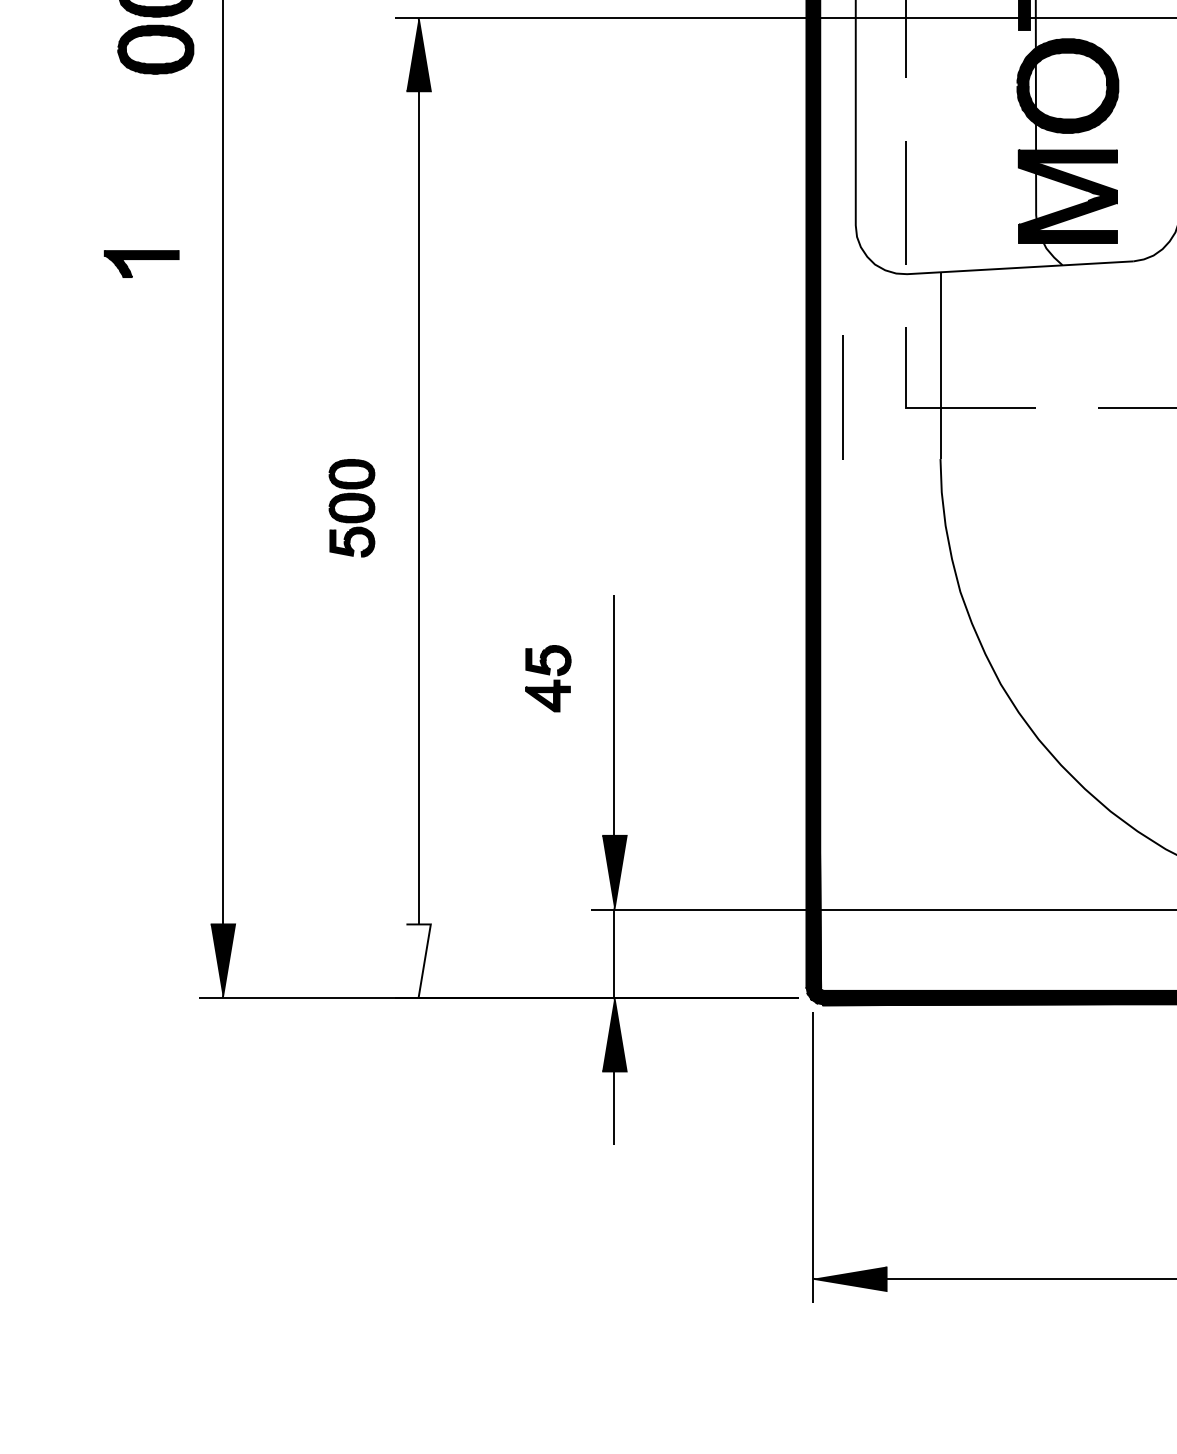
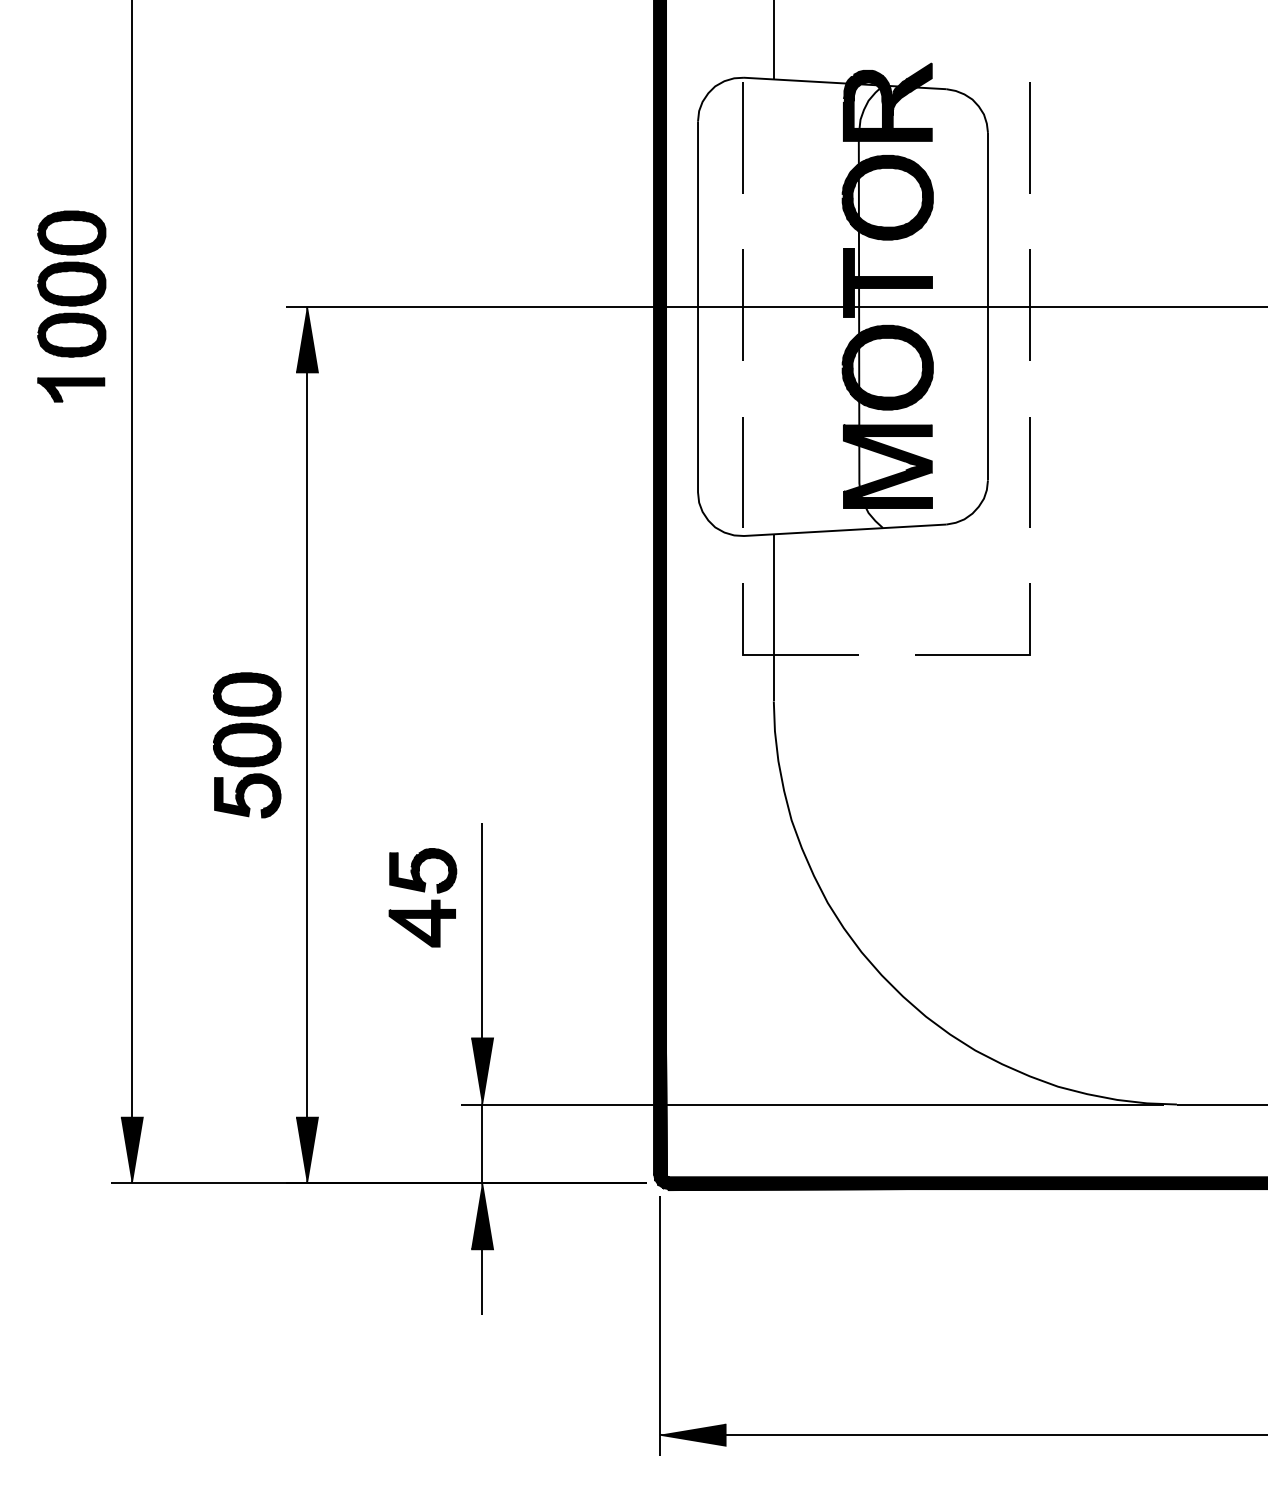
part: (142, 263) -> (71, 389), moved
line: (841, 397) -> (685, 646), removed
part: (352, 508) -> (247, 745), size x1.67
part: (547, 678) -> (422, 897), size x1.67
fill: (418, 961) -> (306, 1150), added

